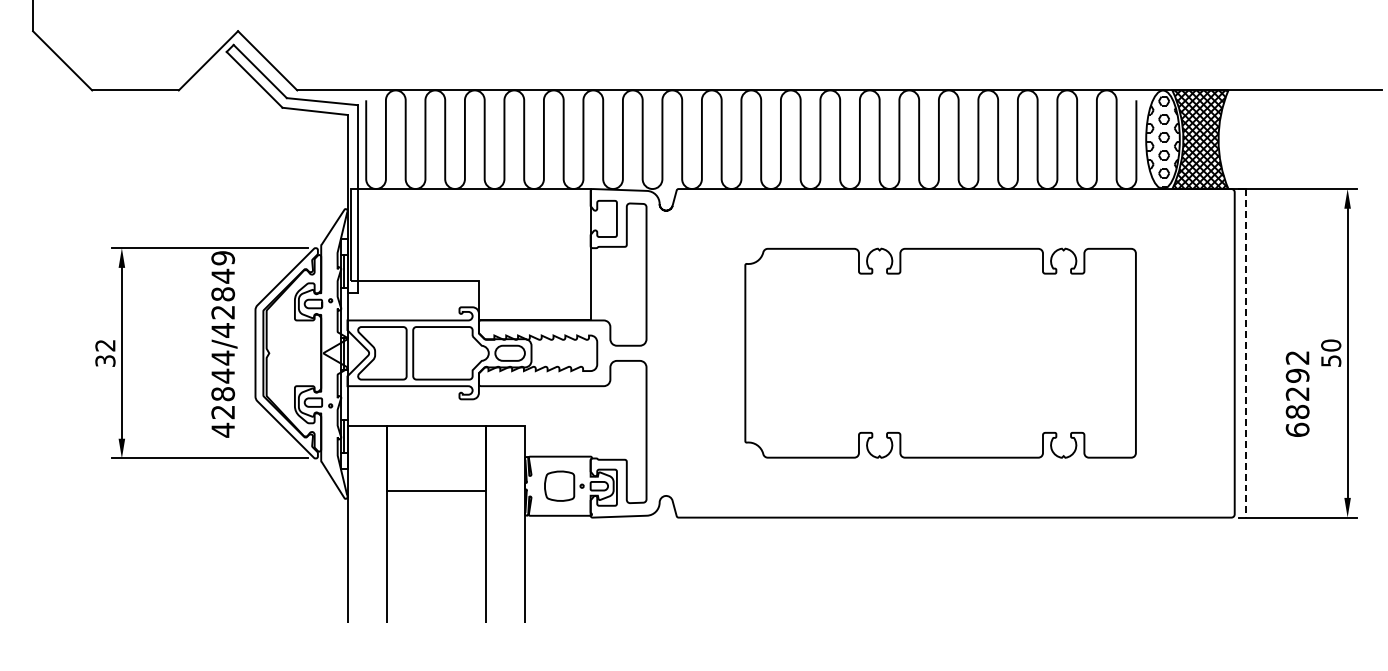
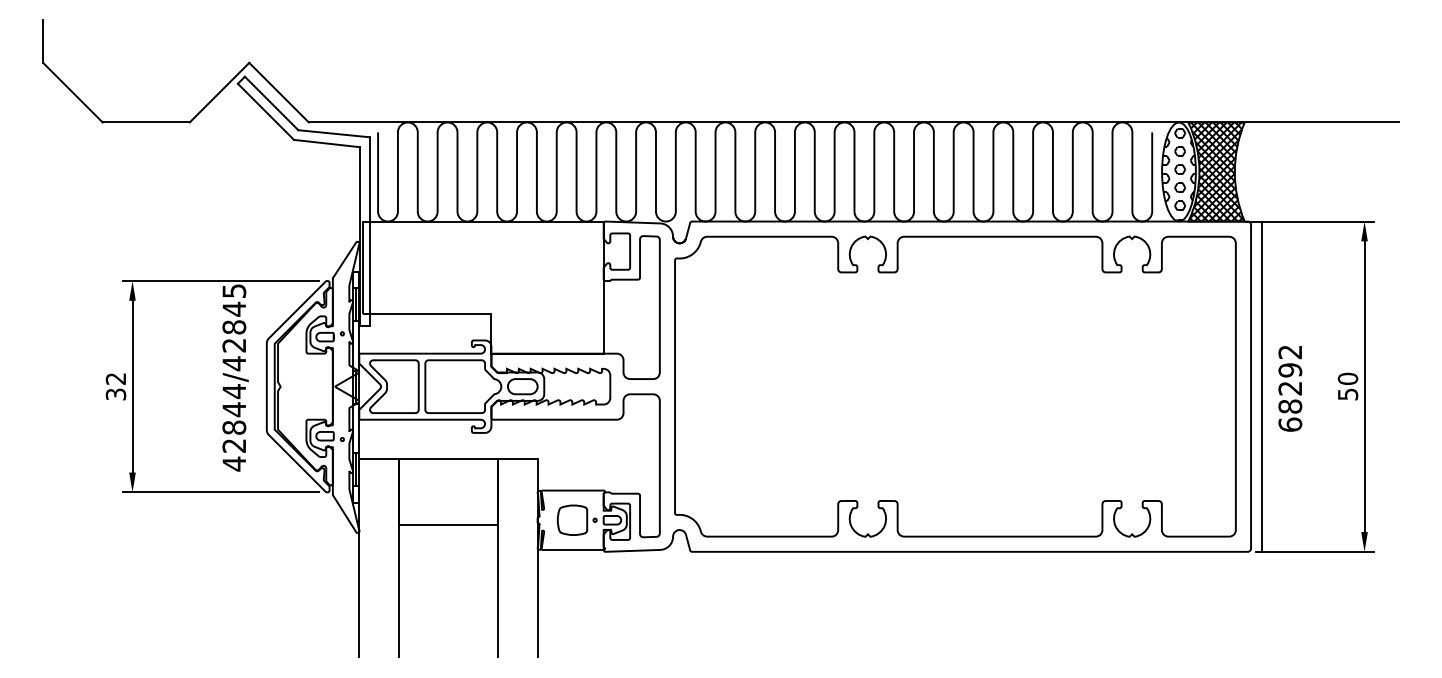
text: (222, 258) -> (233, 291), 42844/42849 -> 42844/42845
part: (940, 353) -> (955, 386), size x1.43
line: (1246, 354) -> (1262, 387), dashed -> solid
text: (1297, 393) -> (1290, 388), moved

